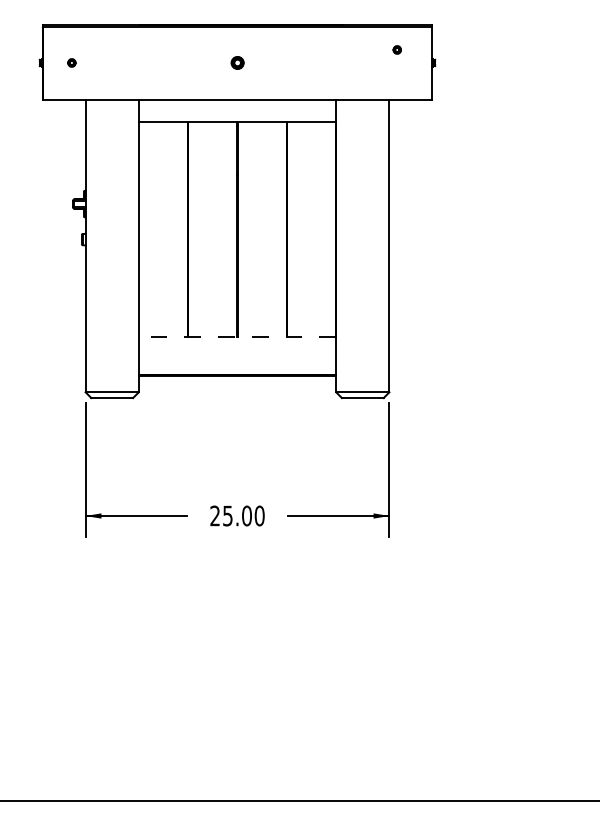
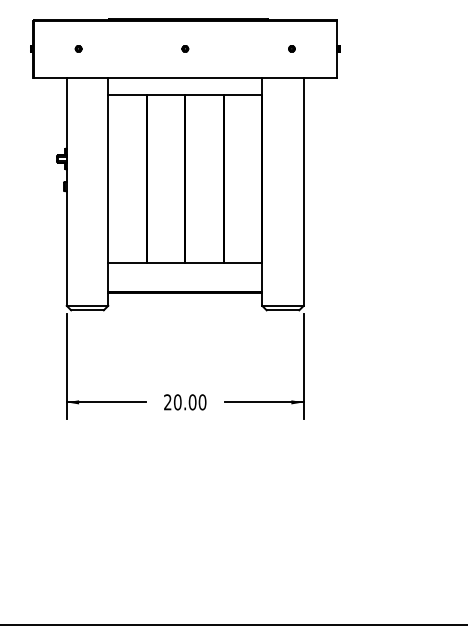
part: (396, 49) -> (291, 48), moved
part: (71, 62) -> (78, 48), moved
part: (237, 62) -> (185, 48), size x0.62
line: (237, 336) -> (185, 262), dashed -> solid
text: (227, 515) -> (177, 401), 25.00 -> 20.00

